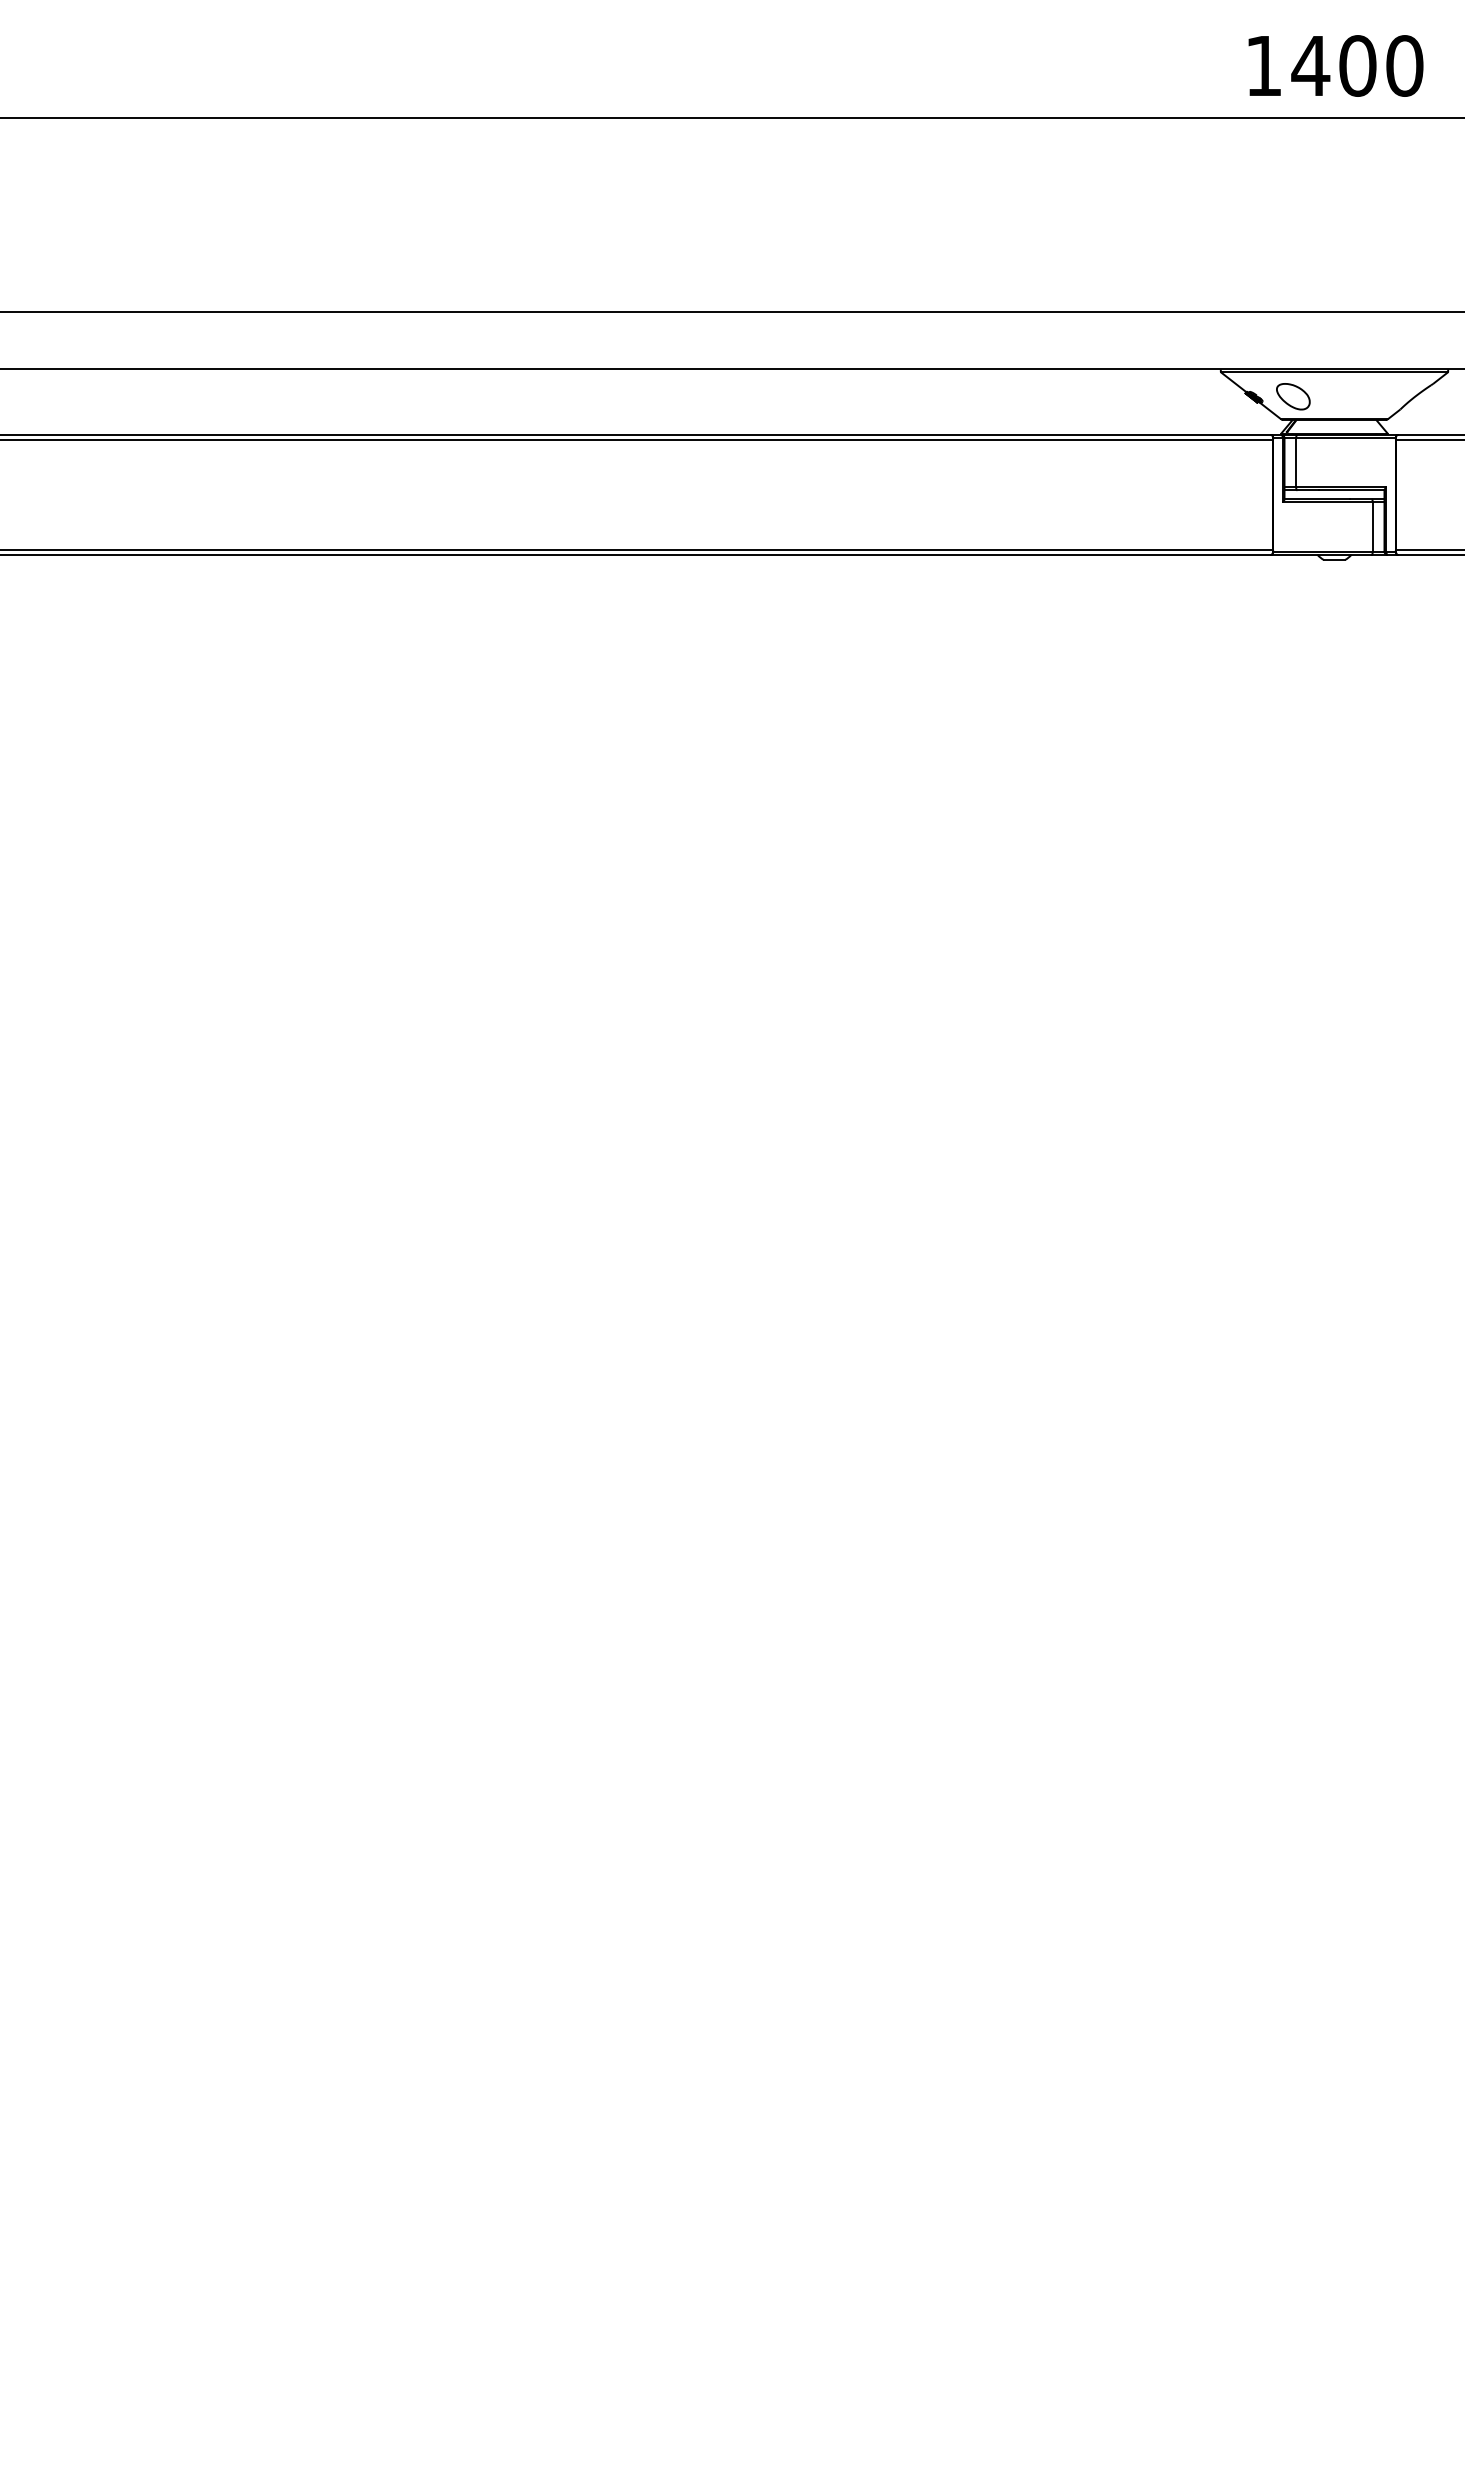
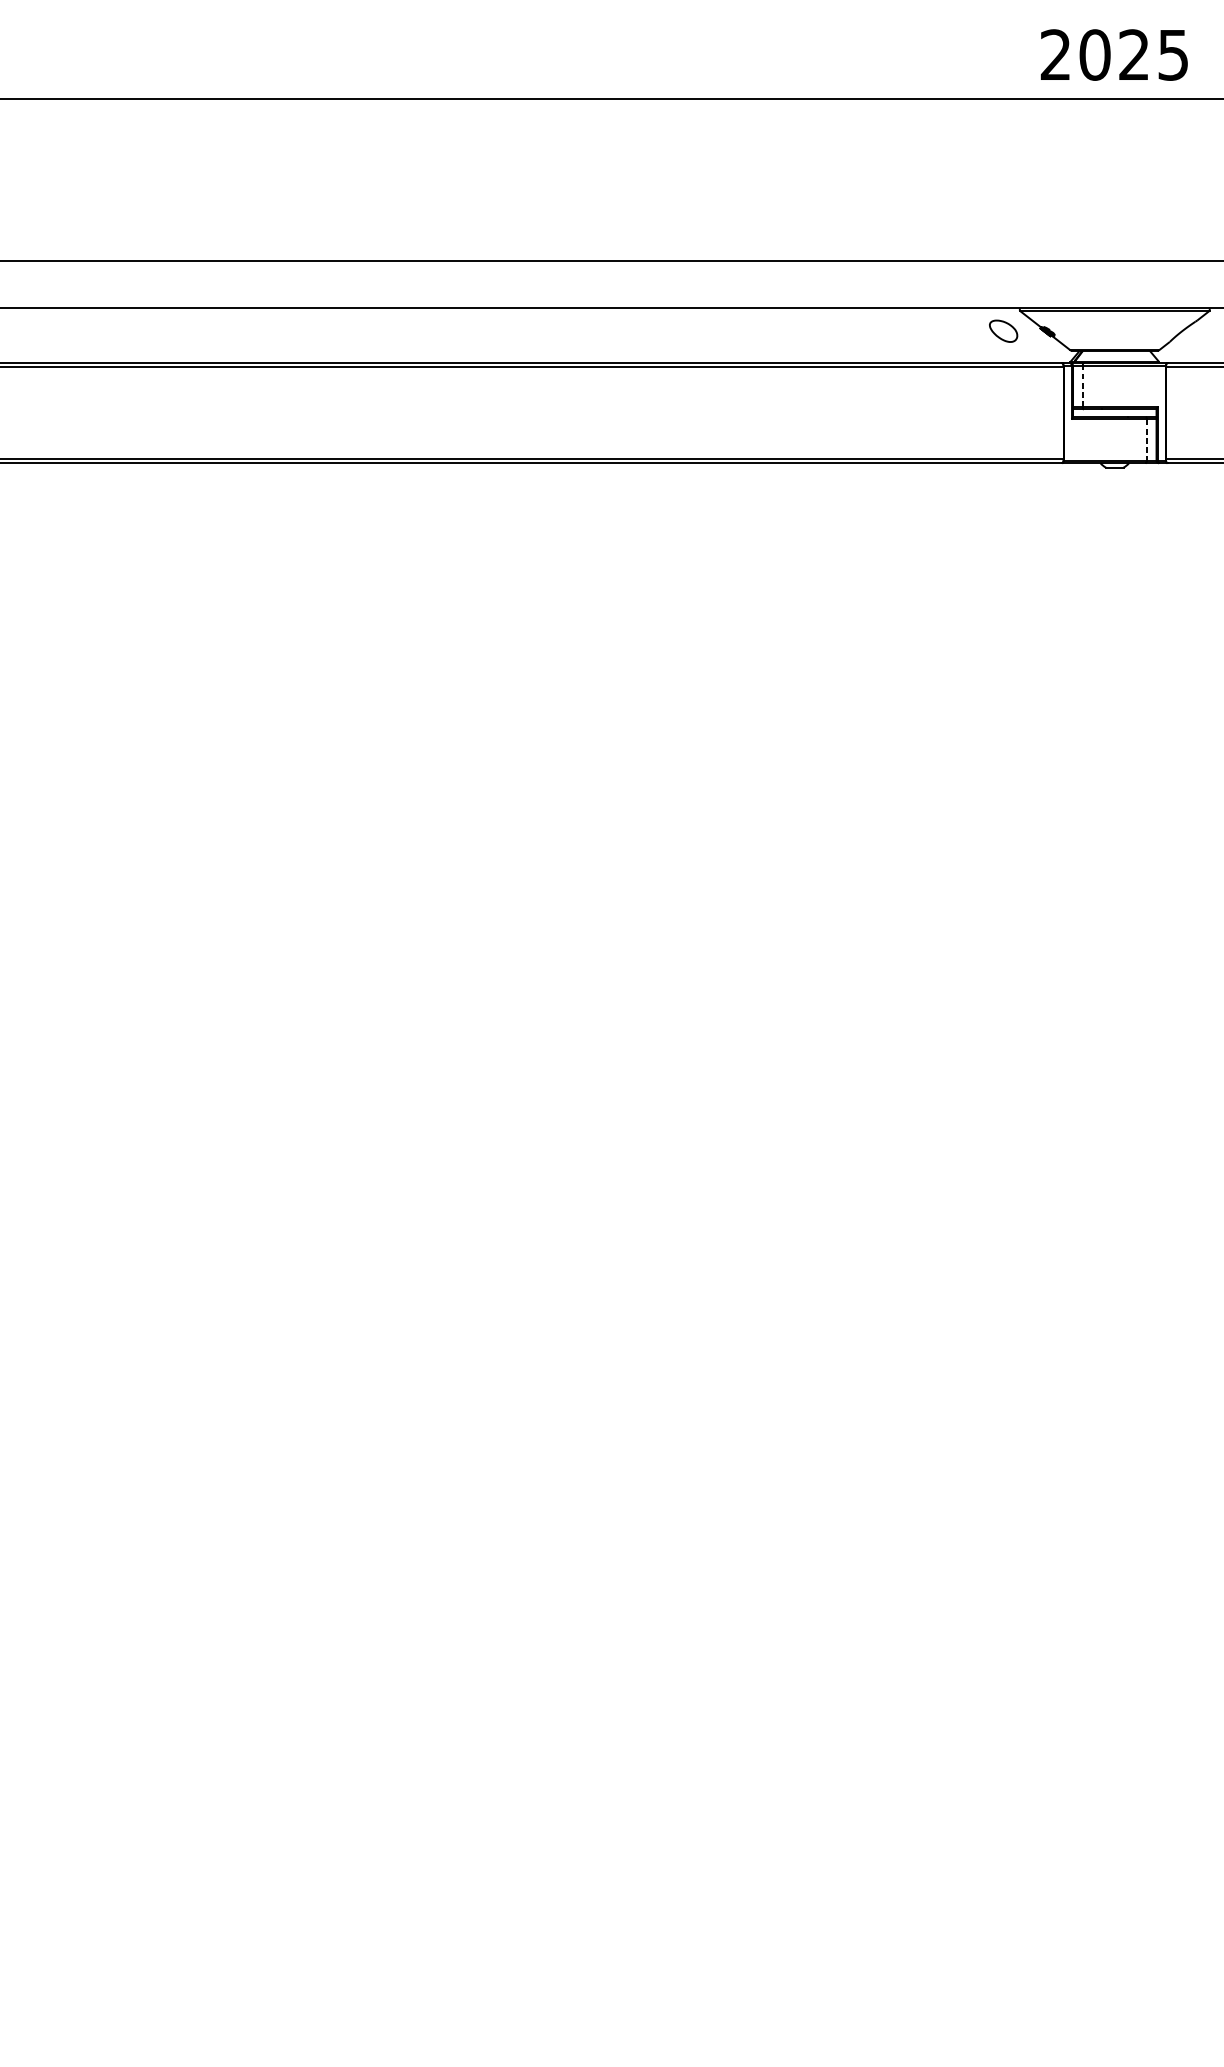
text: (1334, 65) -> (1114, 54), 1400 -> 2025
part: (1293, 396) -> (1003, 331), moved
line: (1296, 462) -> (1083, 386), solid -> dashed
line: (1372, 527) -> (1146, 440), solid -> dashed

